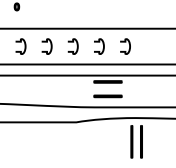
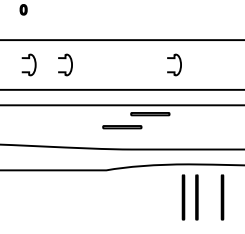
curve: (72, 42) -> (101, 59), removed
curve: (98, 42) -> (137, 59), removed
line: (108, 96) -> (122, 127), moved
line: (159, 141) -> (222, 197), added

